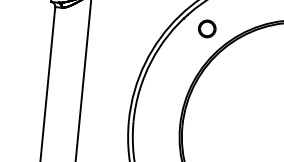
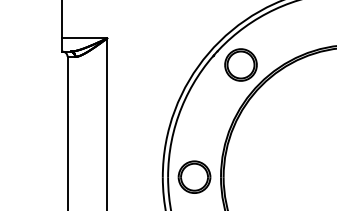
part: (206, 28) -> (240, 64), size x1.67
part: (156, 123) -> (194, 176), added

